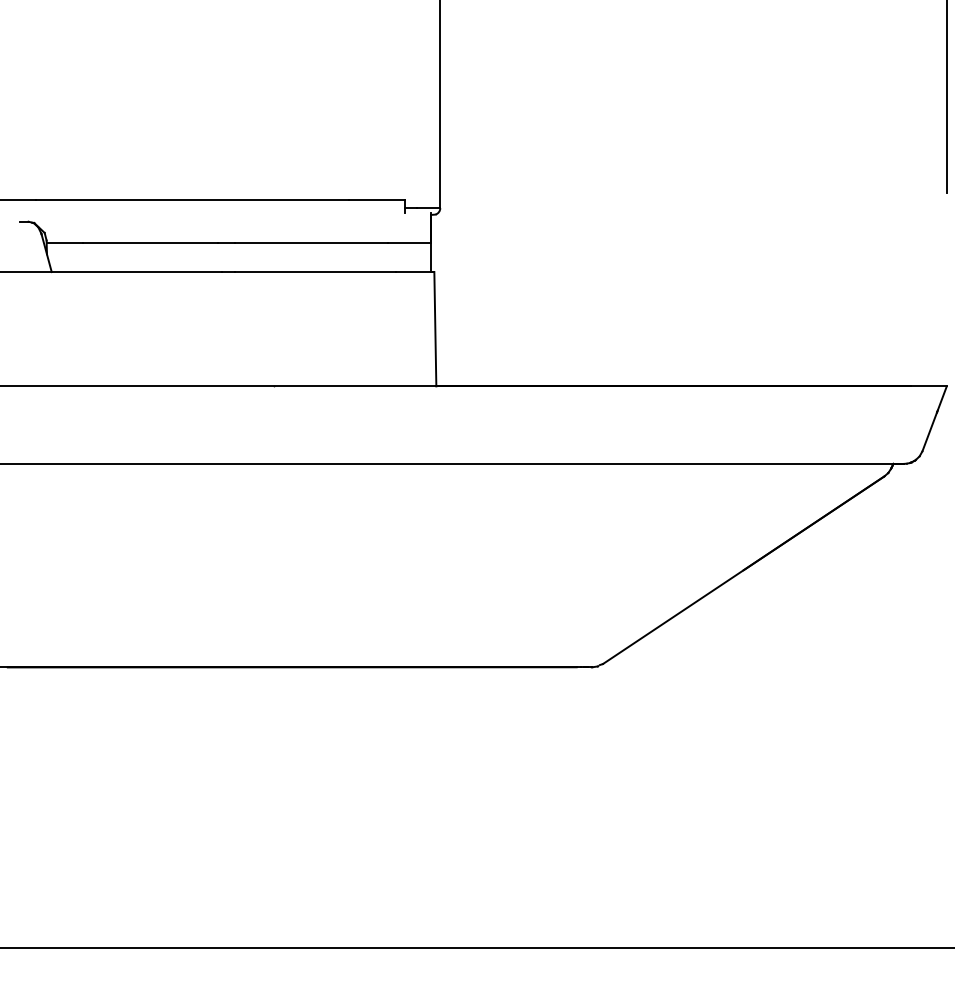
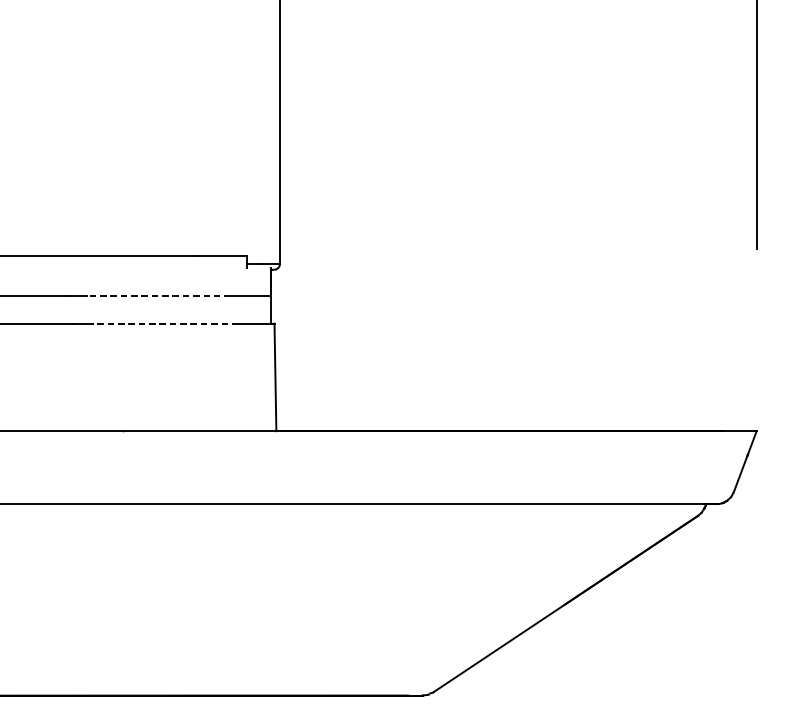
line: (311, 243) -> (158, 296), solid -> dashed
line: (315, 272) -> (162, 324), solid -> dashed

